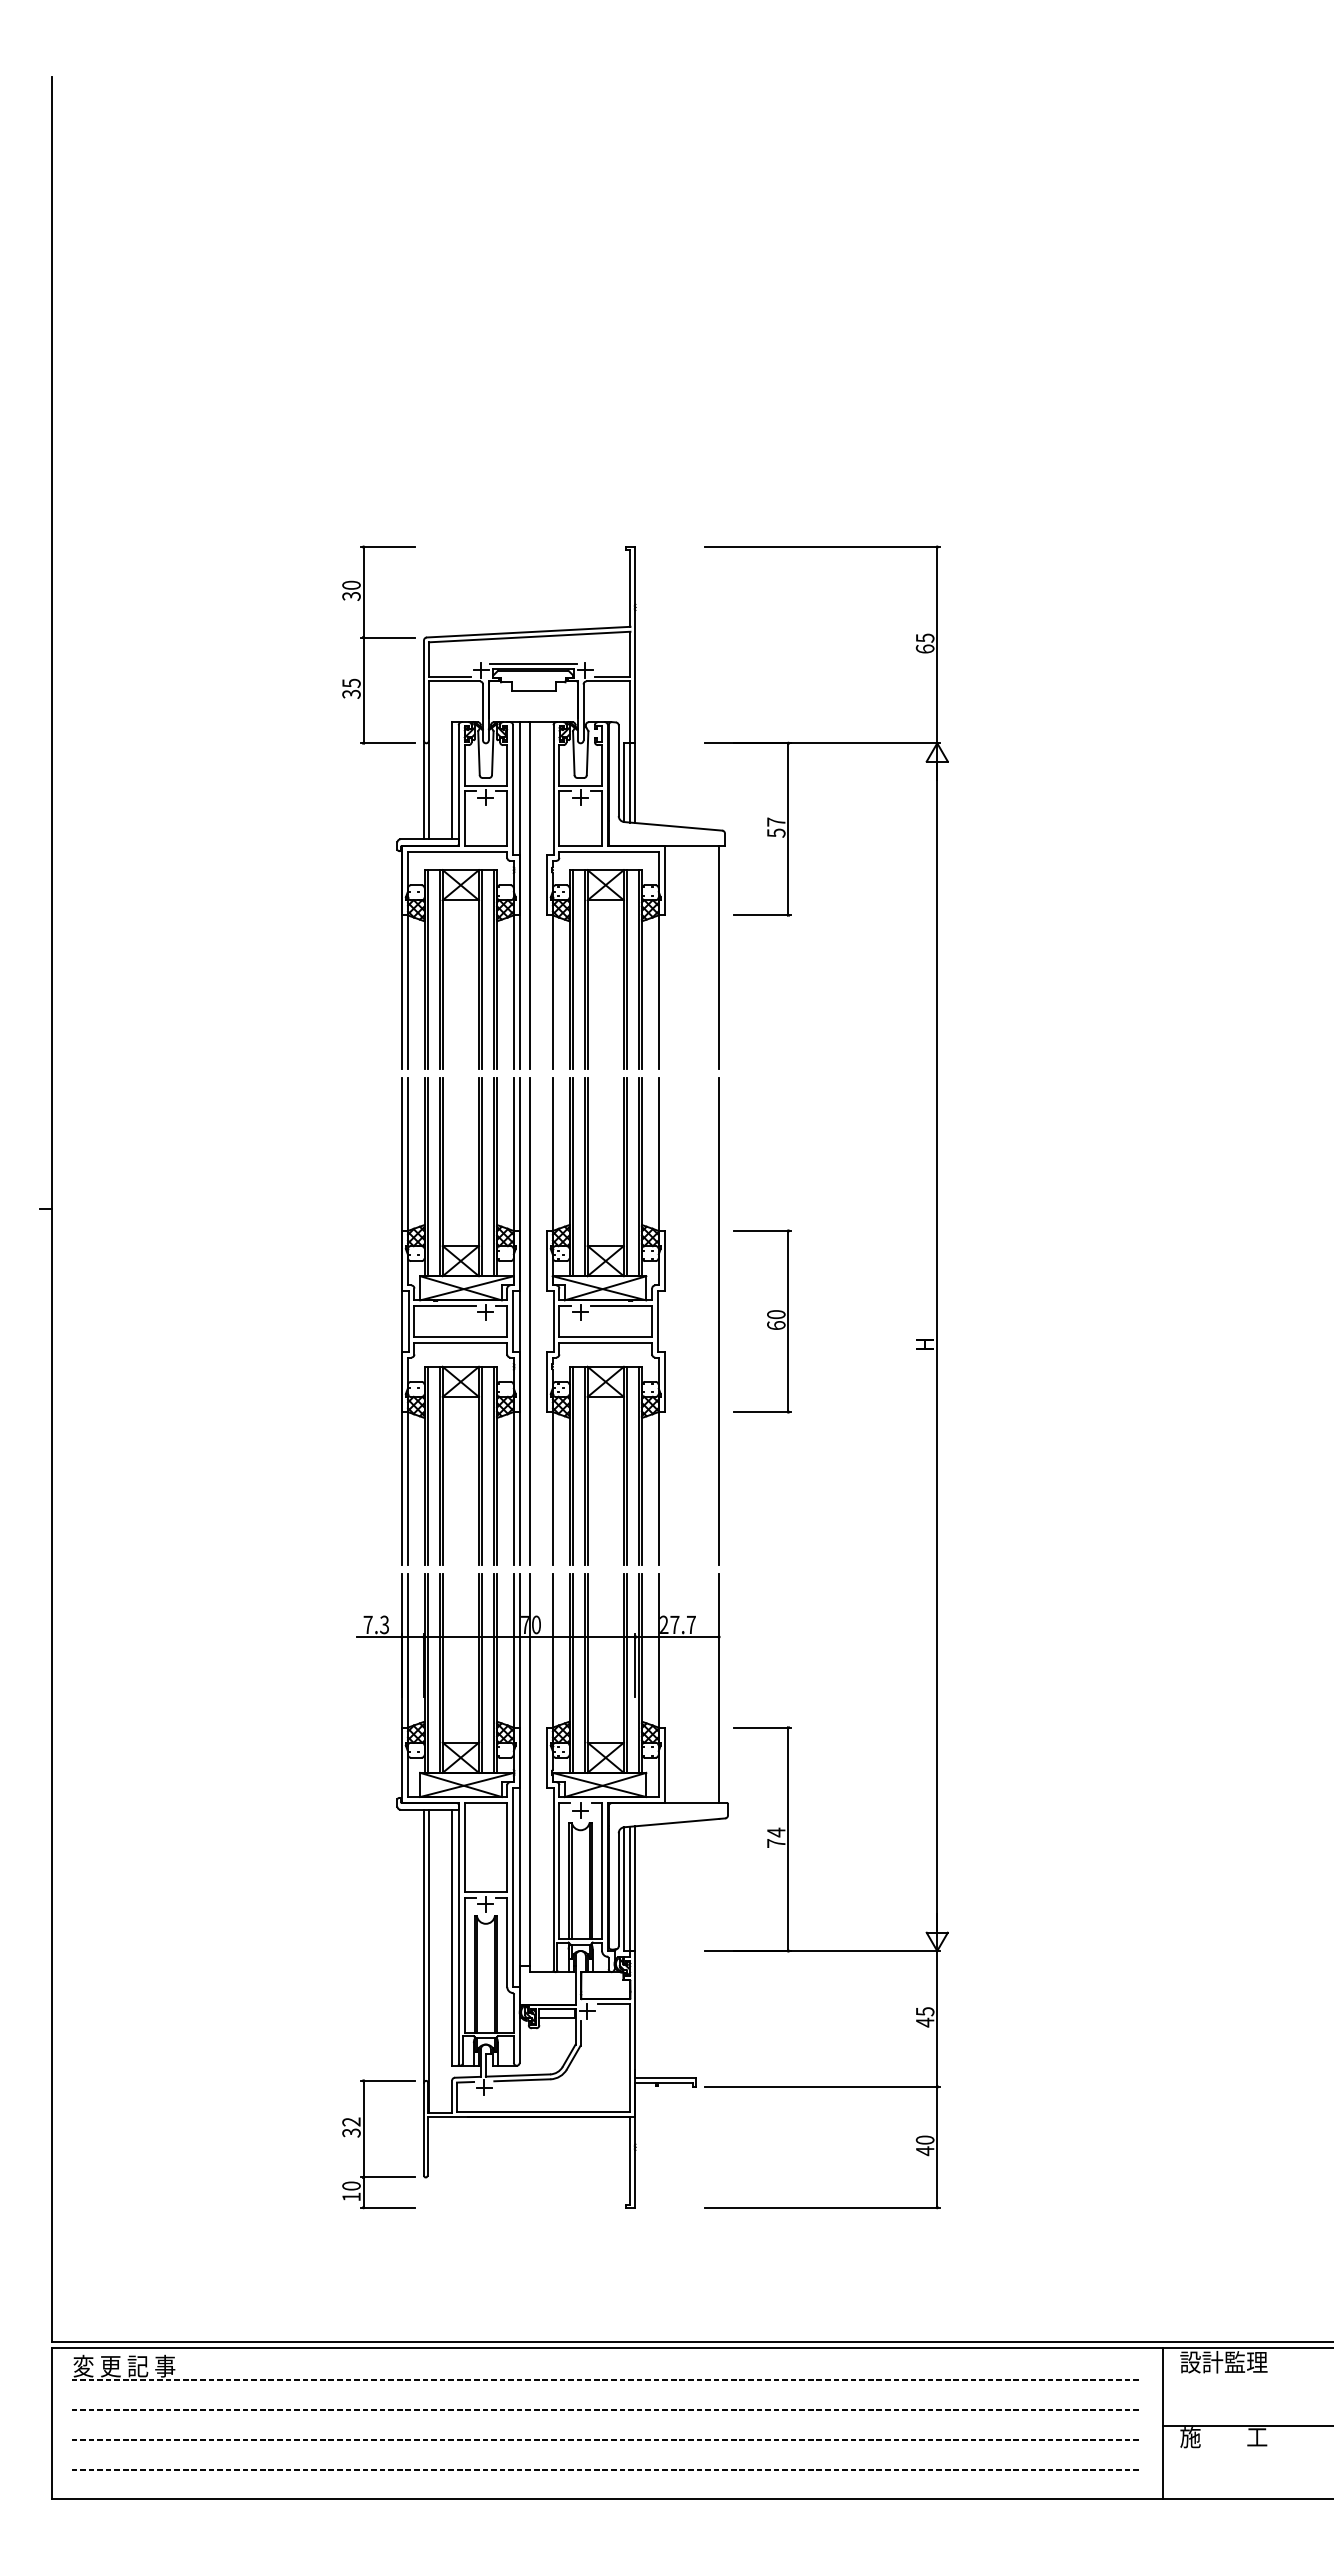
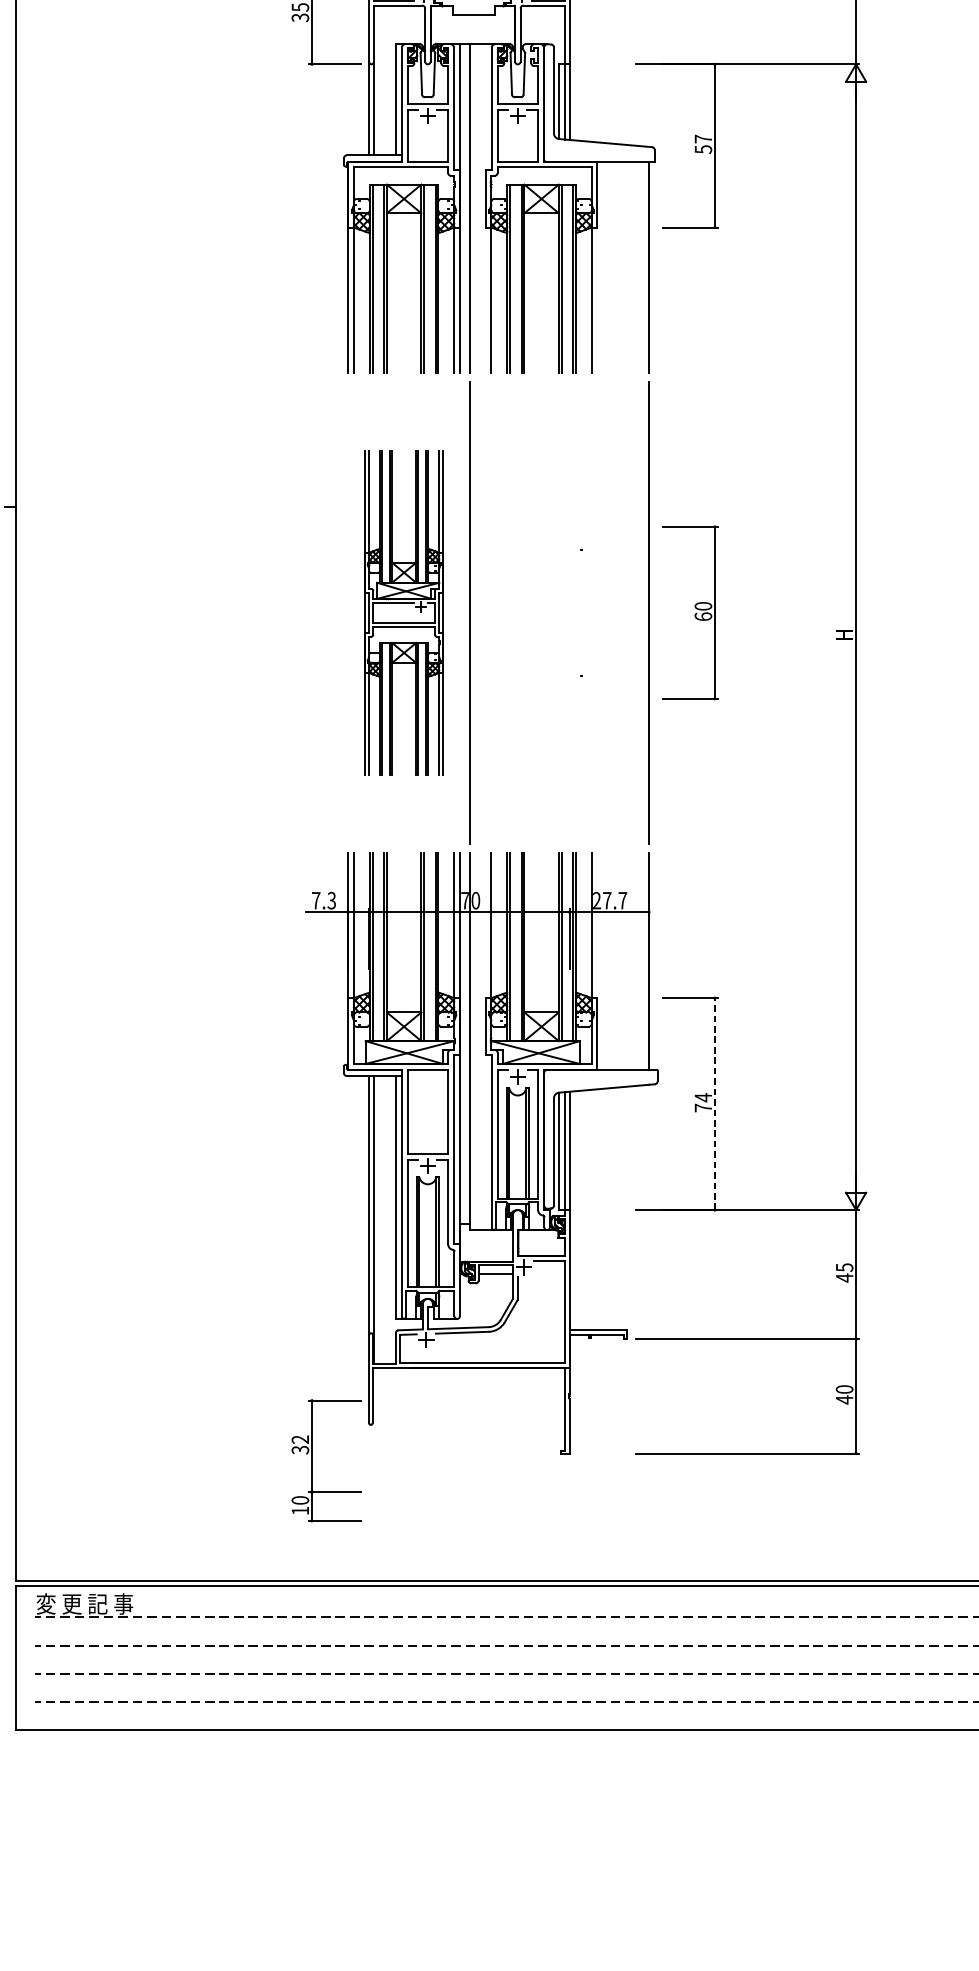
part: (460, 1321) -> (403, 612), size x0.7
part: (605, 1321) -> (541, 612), removed
line: (788, 1839) -> (714, 1104), solid -> dashed
part: (364, 2144) -> (312, 1460), moved

